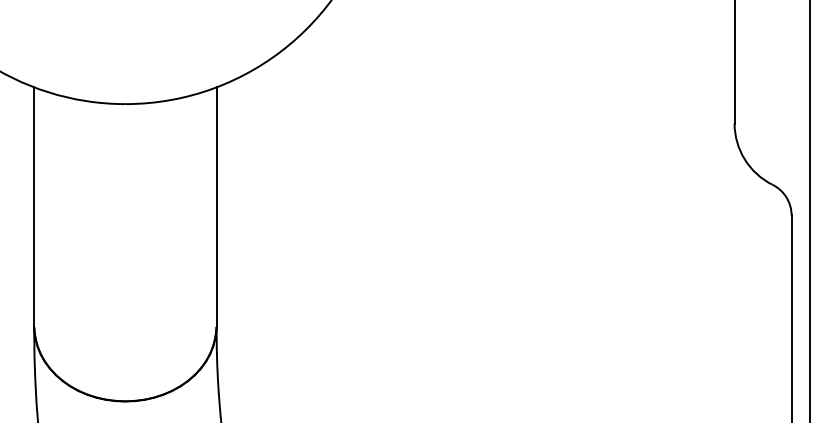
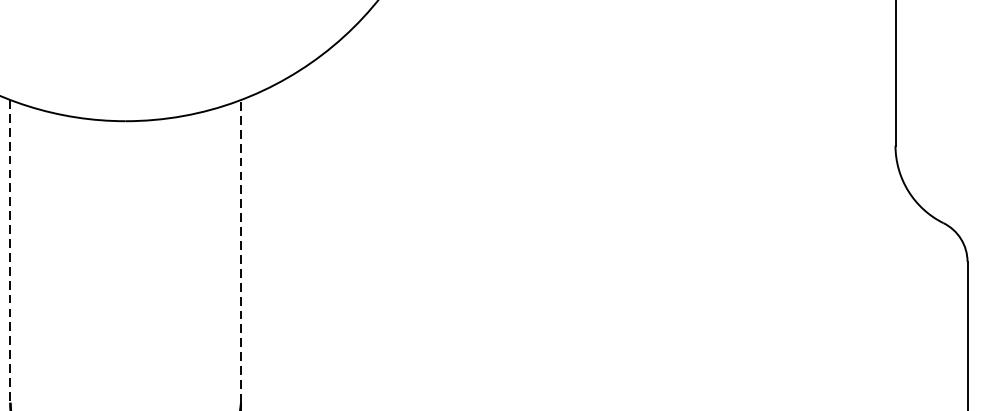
line: (34, 207) -> (10, 251), solid -> dashed
line: (216, 207) -> (240, 251), solid -> dashed

